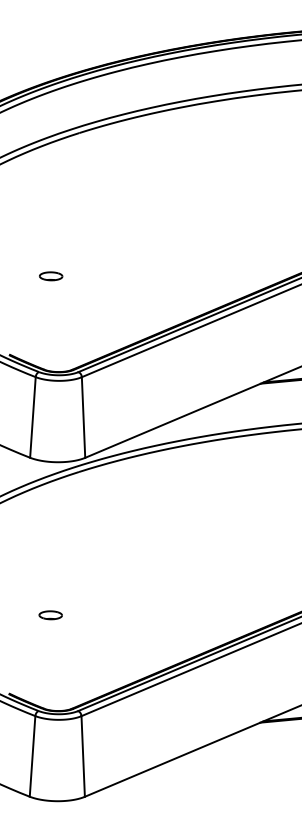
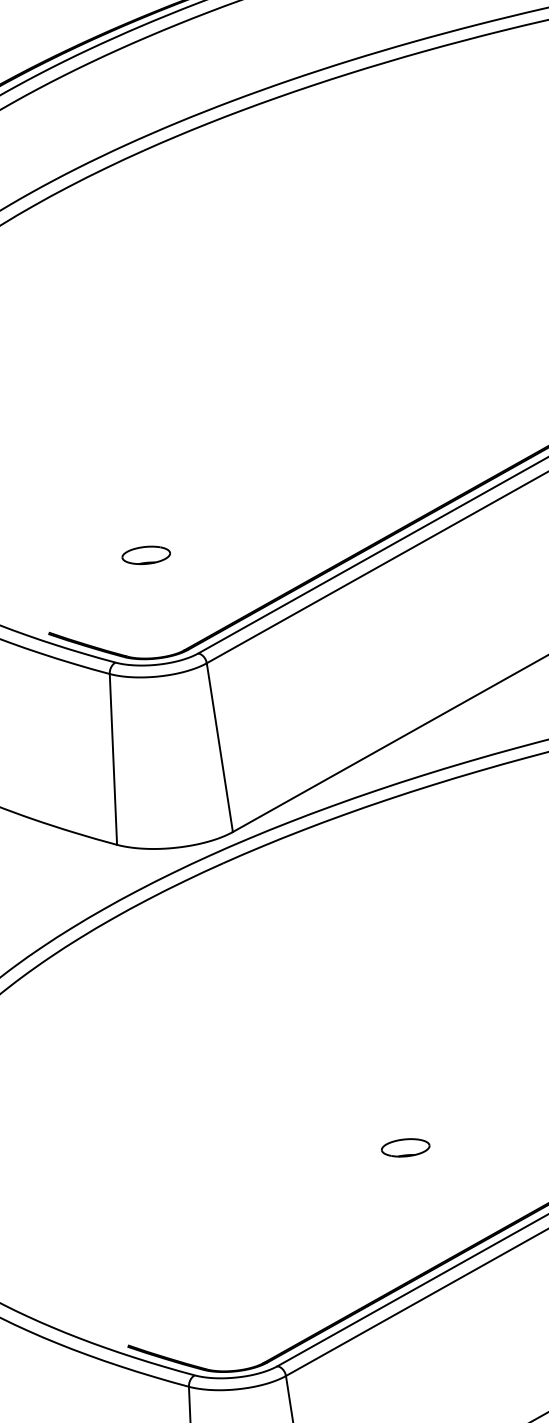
part: (51, 276) -> (147, 555), moved
part: (50, 615) -> (405, 1148), moved

